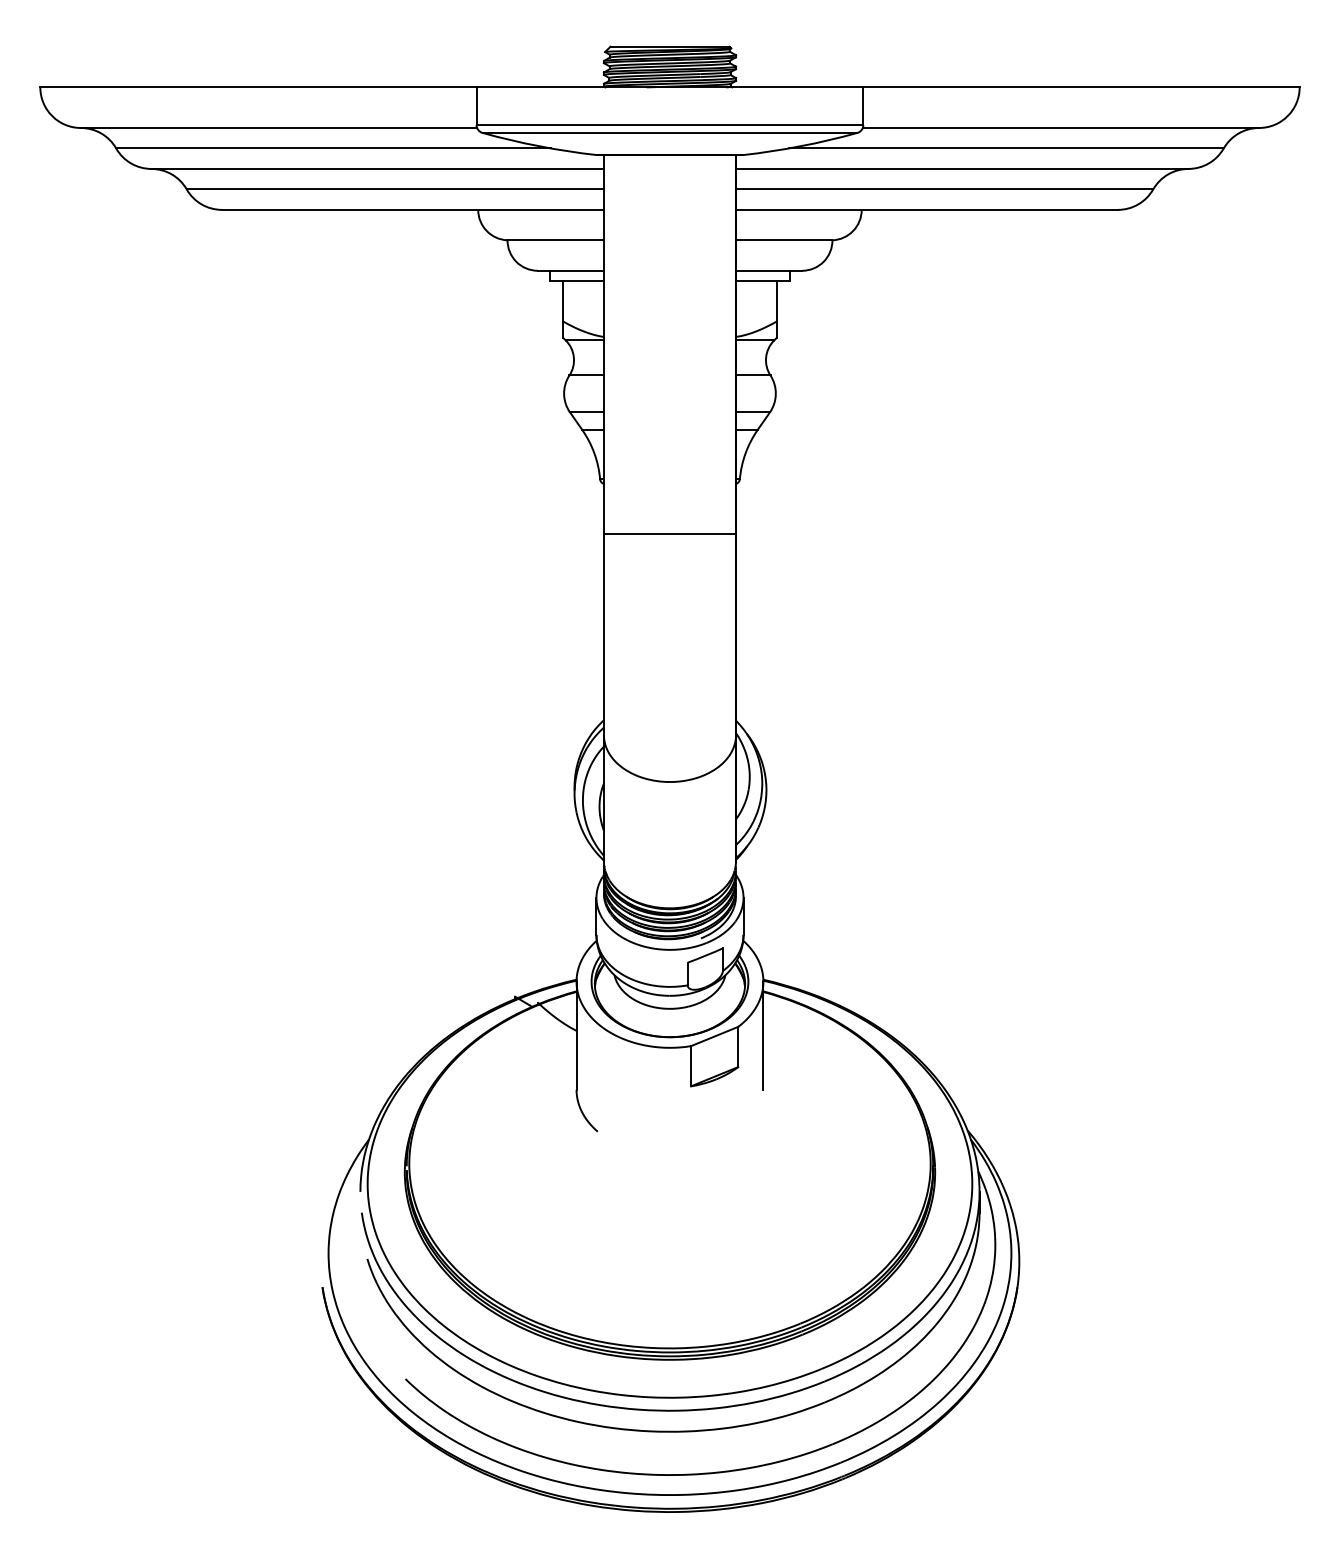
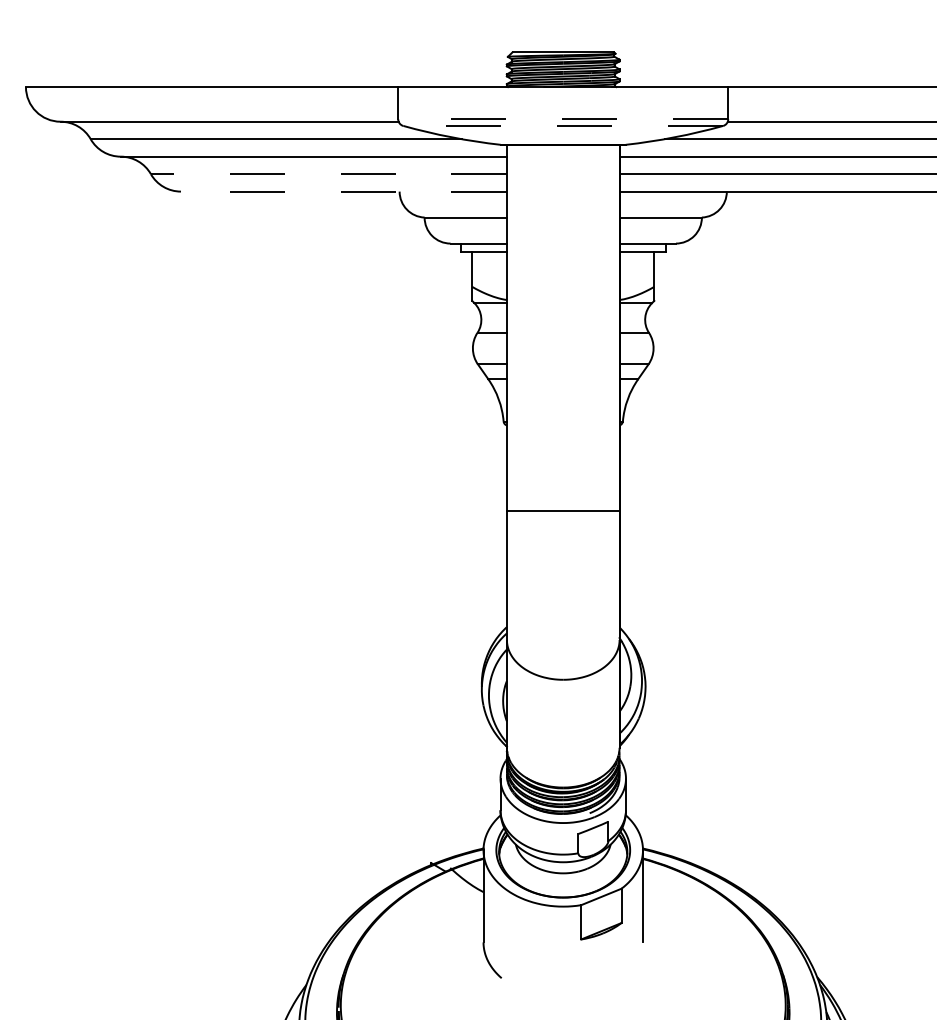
line: (669, 125) -> (562, 119), solid -> dashed
line: (669, 132) -> (562, 125), solid -> dashed
line: (395, 189) -> (329, 174), solid -> dashed
line: (413, 209) -> (344, 191), solid -> dashed
line: (670, 534) -> (563, 511), moved

